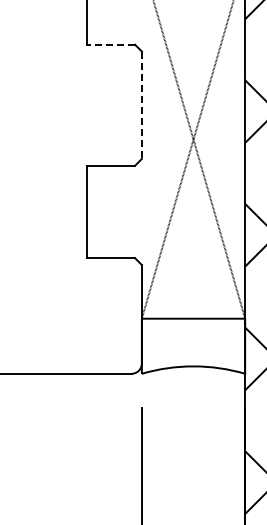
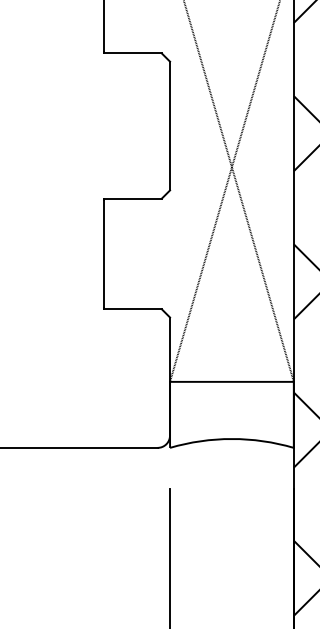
line: (110, 44) -> (132, 53), dashed -> solid
line: (141, 105) -> (169, 126), dashed -> solid

